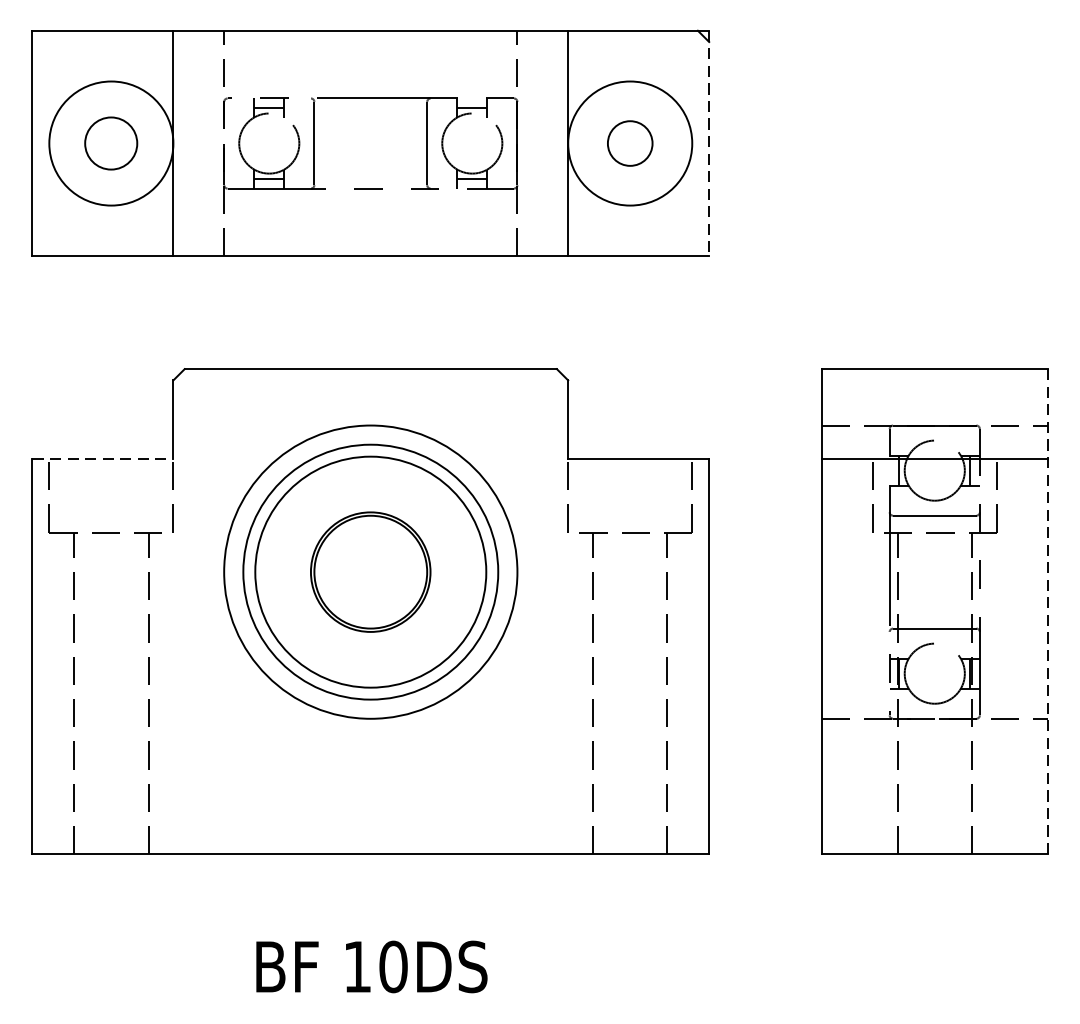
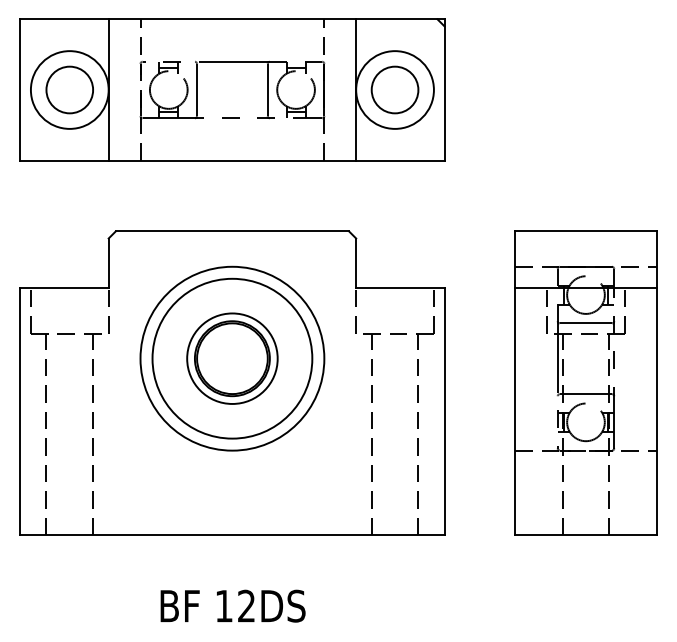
circle: (110, 142) -> (69, 89), size x1.43
circle: (629, 142) -> (394, 89), size x1.67
line: (709, 144) -> (444, 90), dashed -> solid
line: (102, 460) -> (64, 288), dashed -> solid
circle: (370, 571) -> (232, 358), size x0.62
line: (1047, 610) -> (656, 382), dashed -> solid
text: (393, 965) -> (246, 605), 10DS -> 12DS

